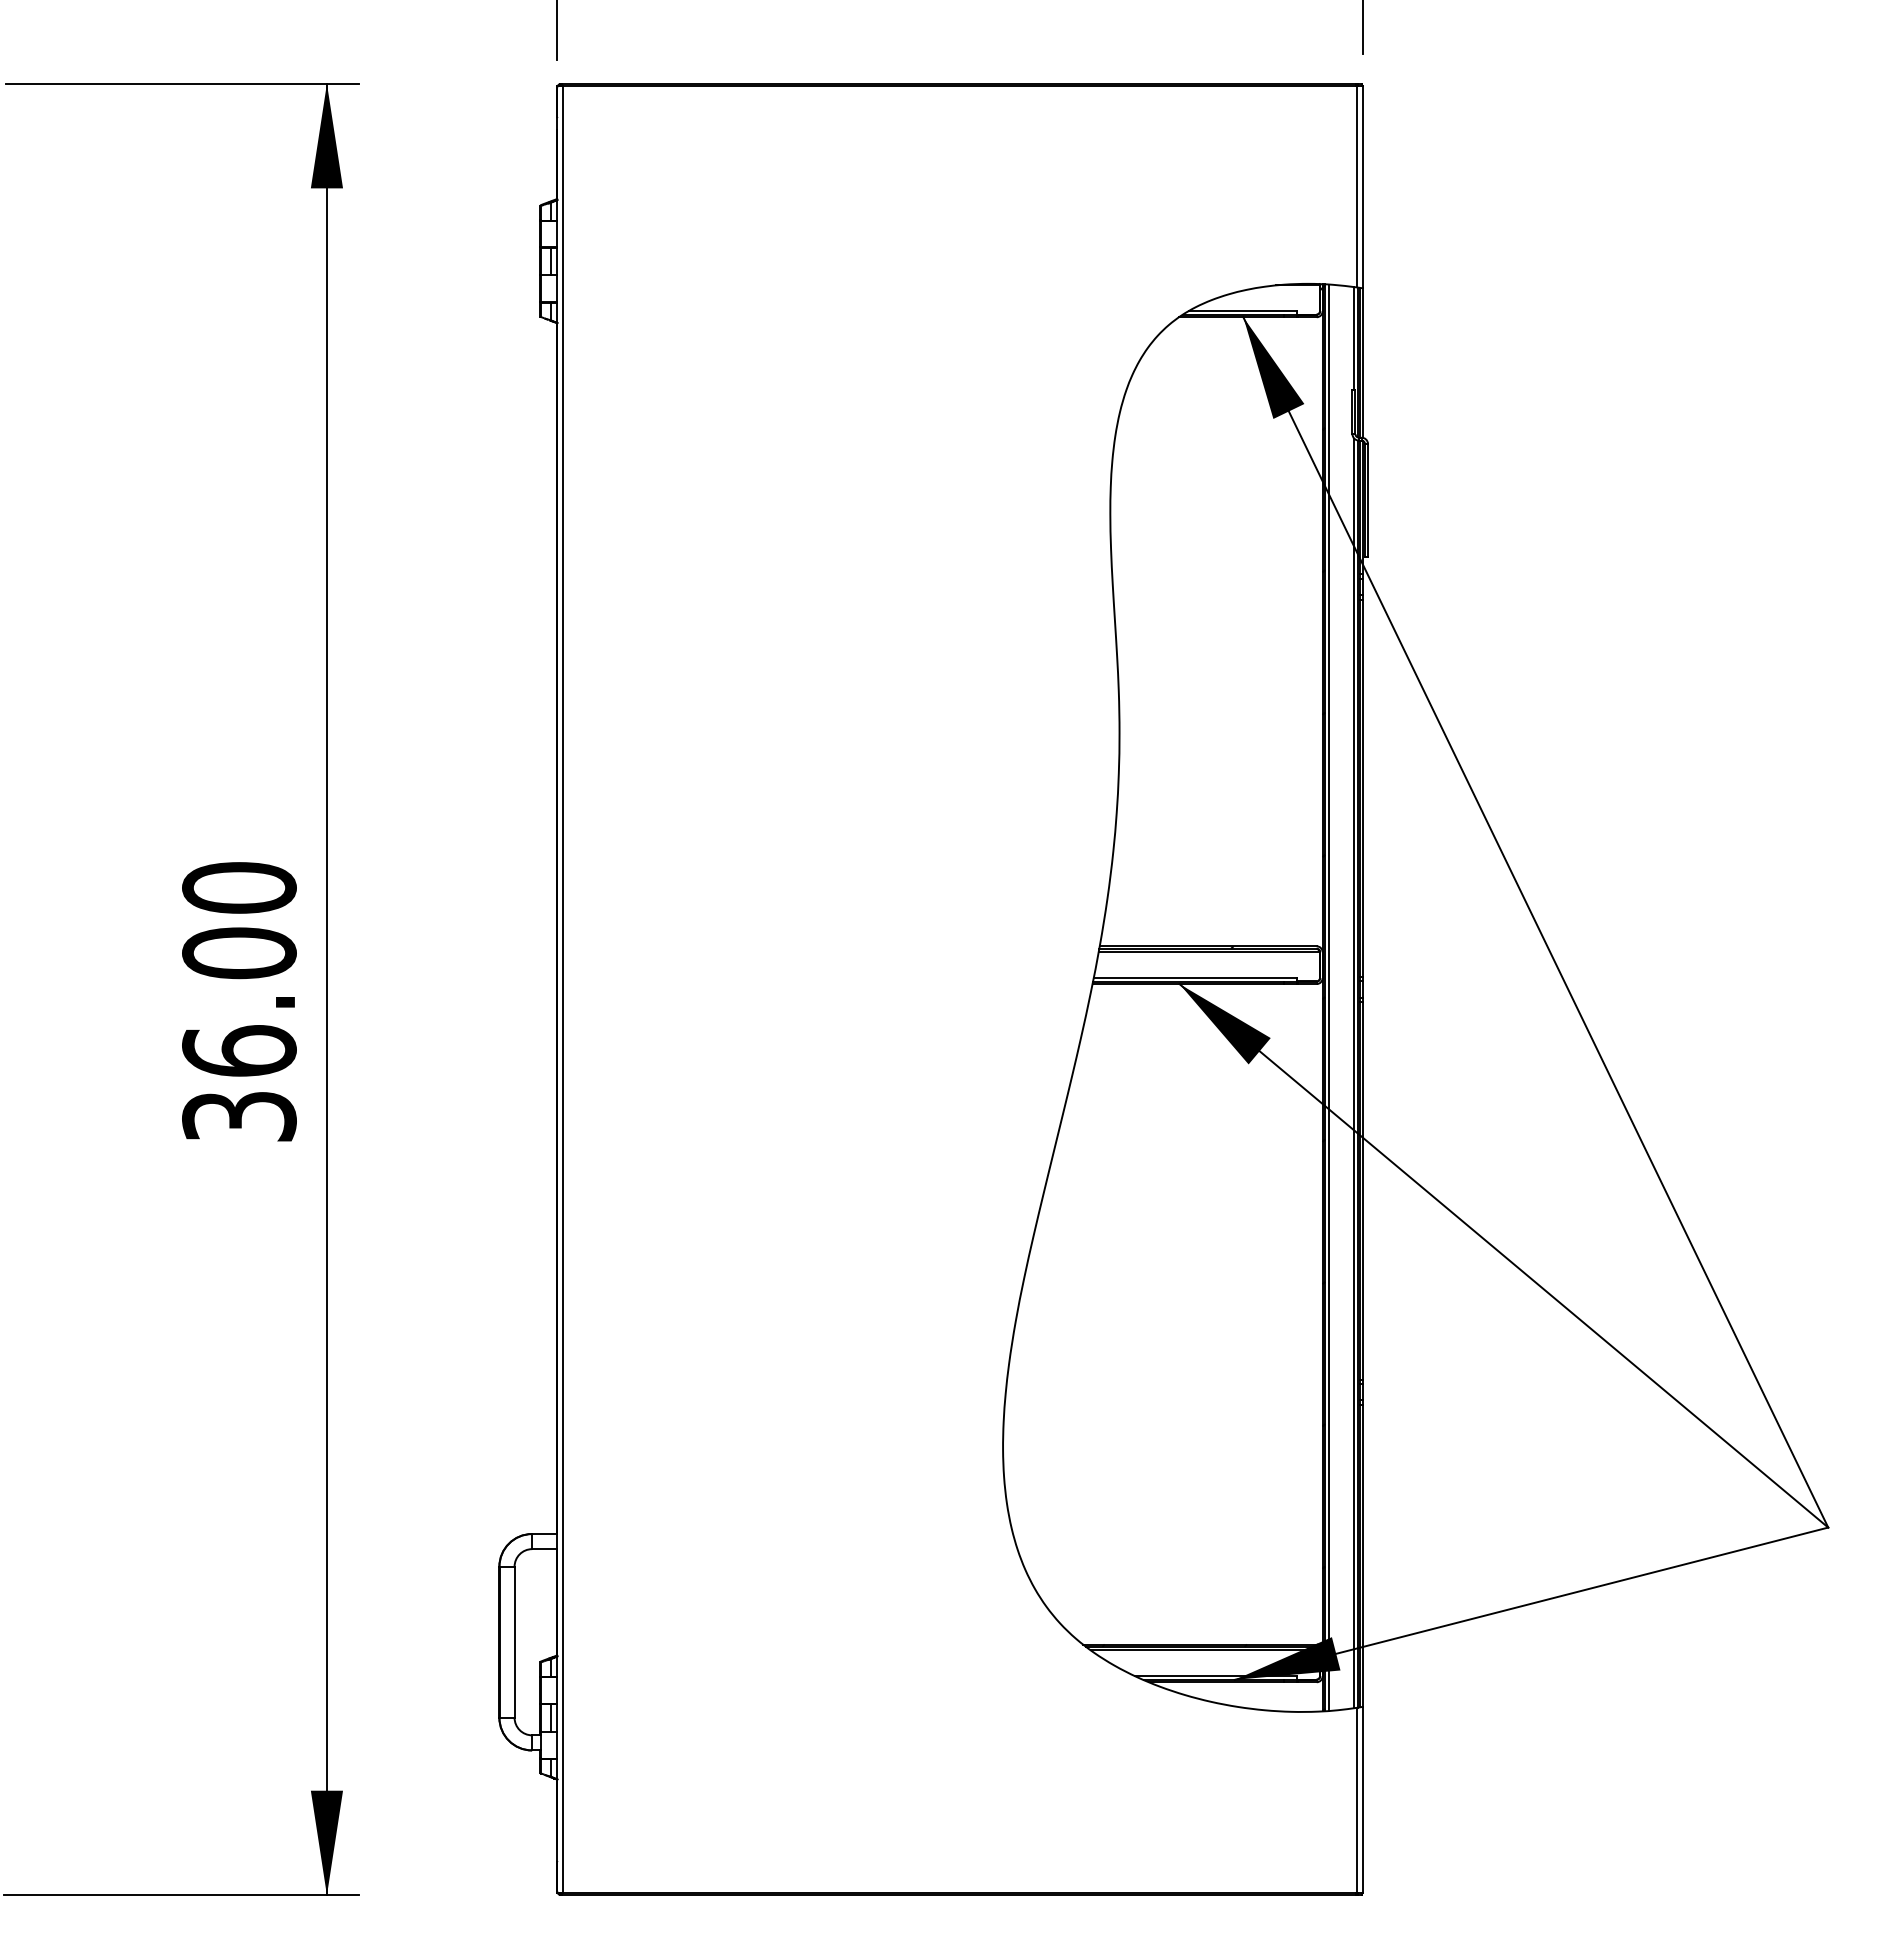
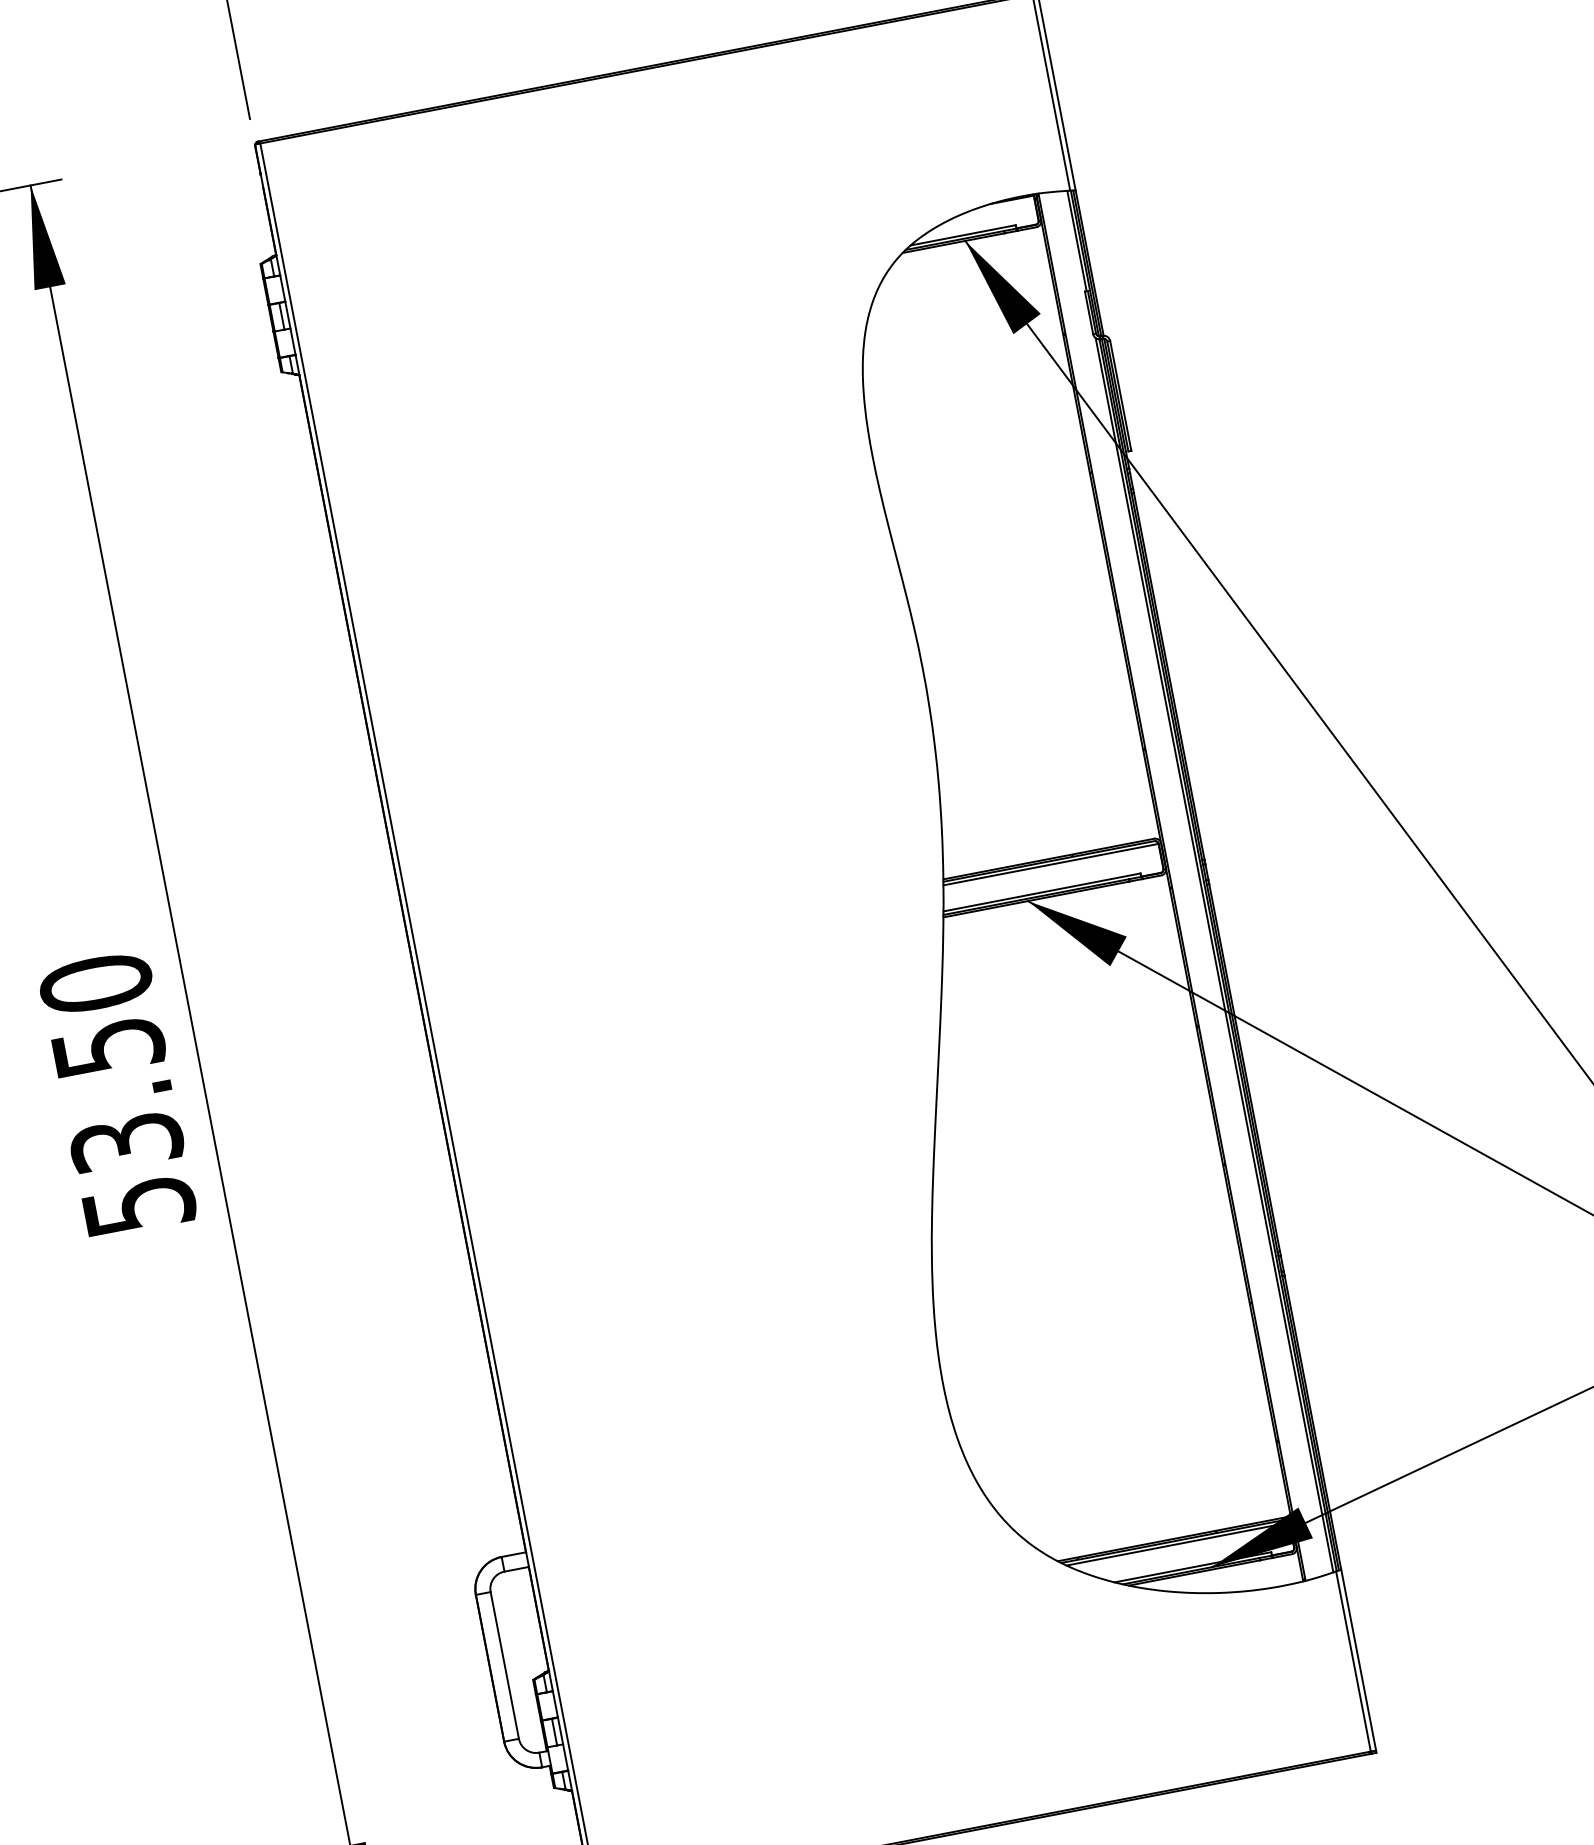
line: (1328, 997) -> (1175, 886), removed
text: (239, 1034) -> (123, 1126), 36.00 -> 53.50

